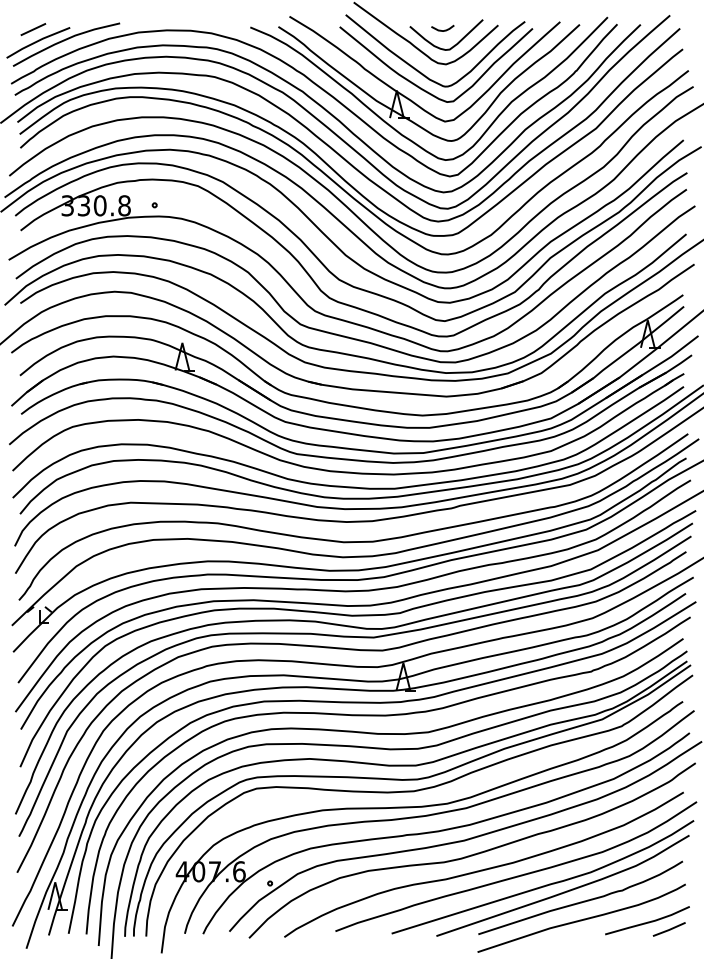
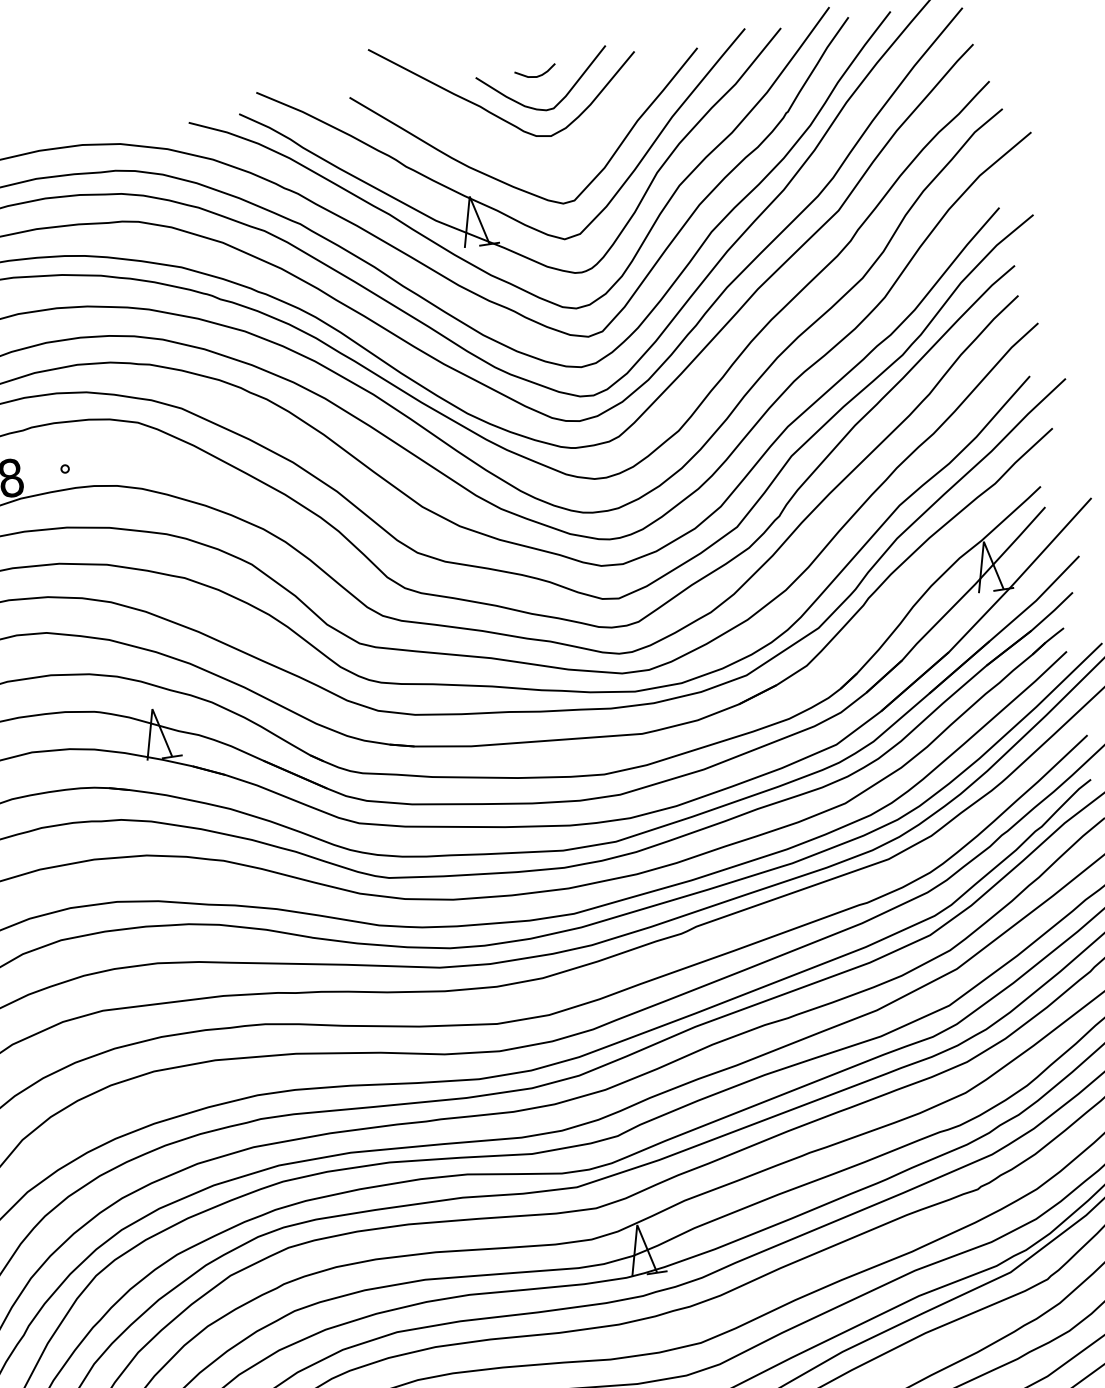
curve: (420, 71) -> (507, 155), removed

